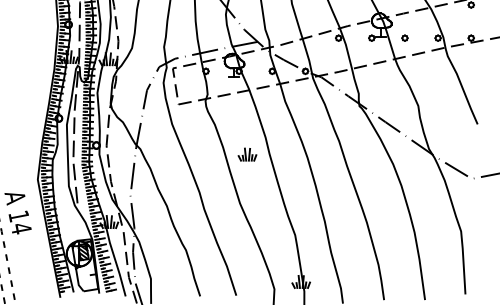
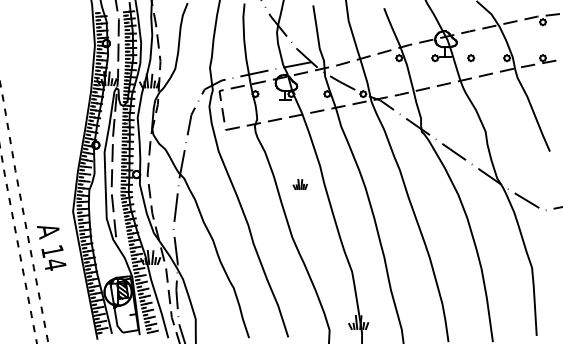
part: (246, 154) -> (299, 184), size x0.7

